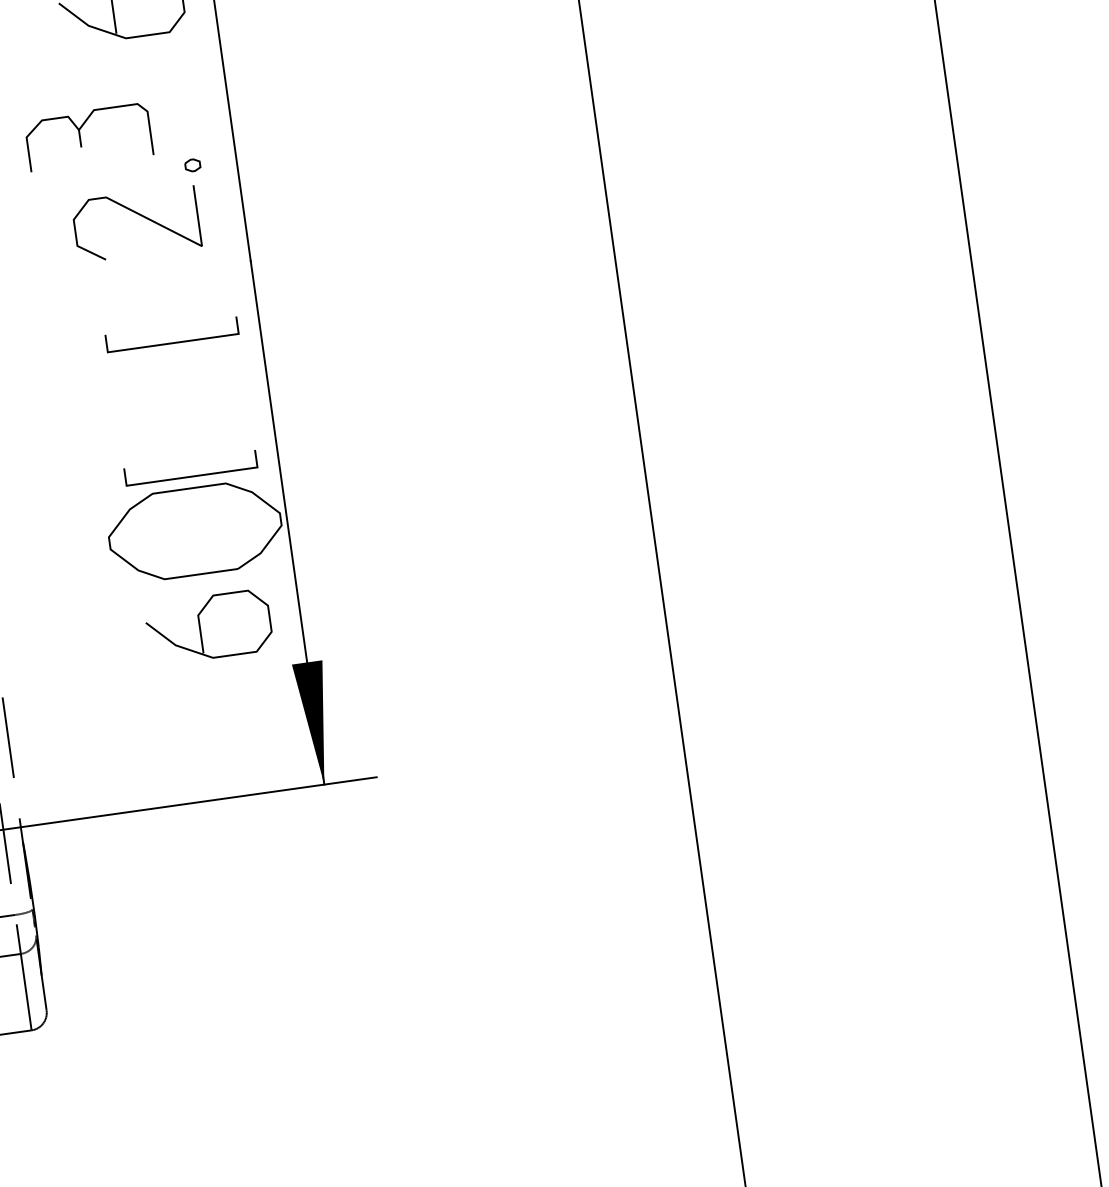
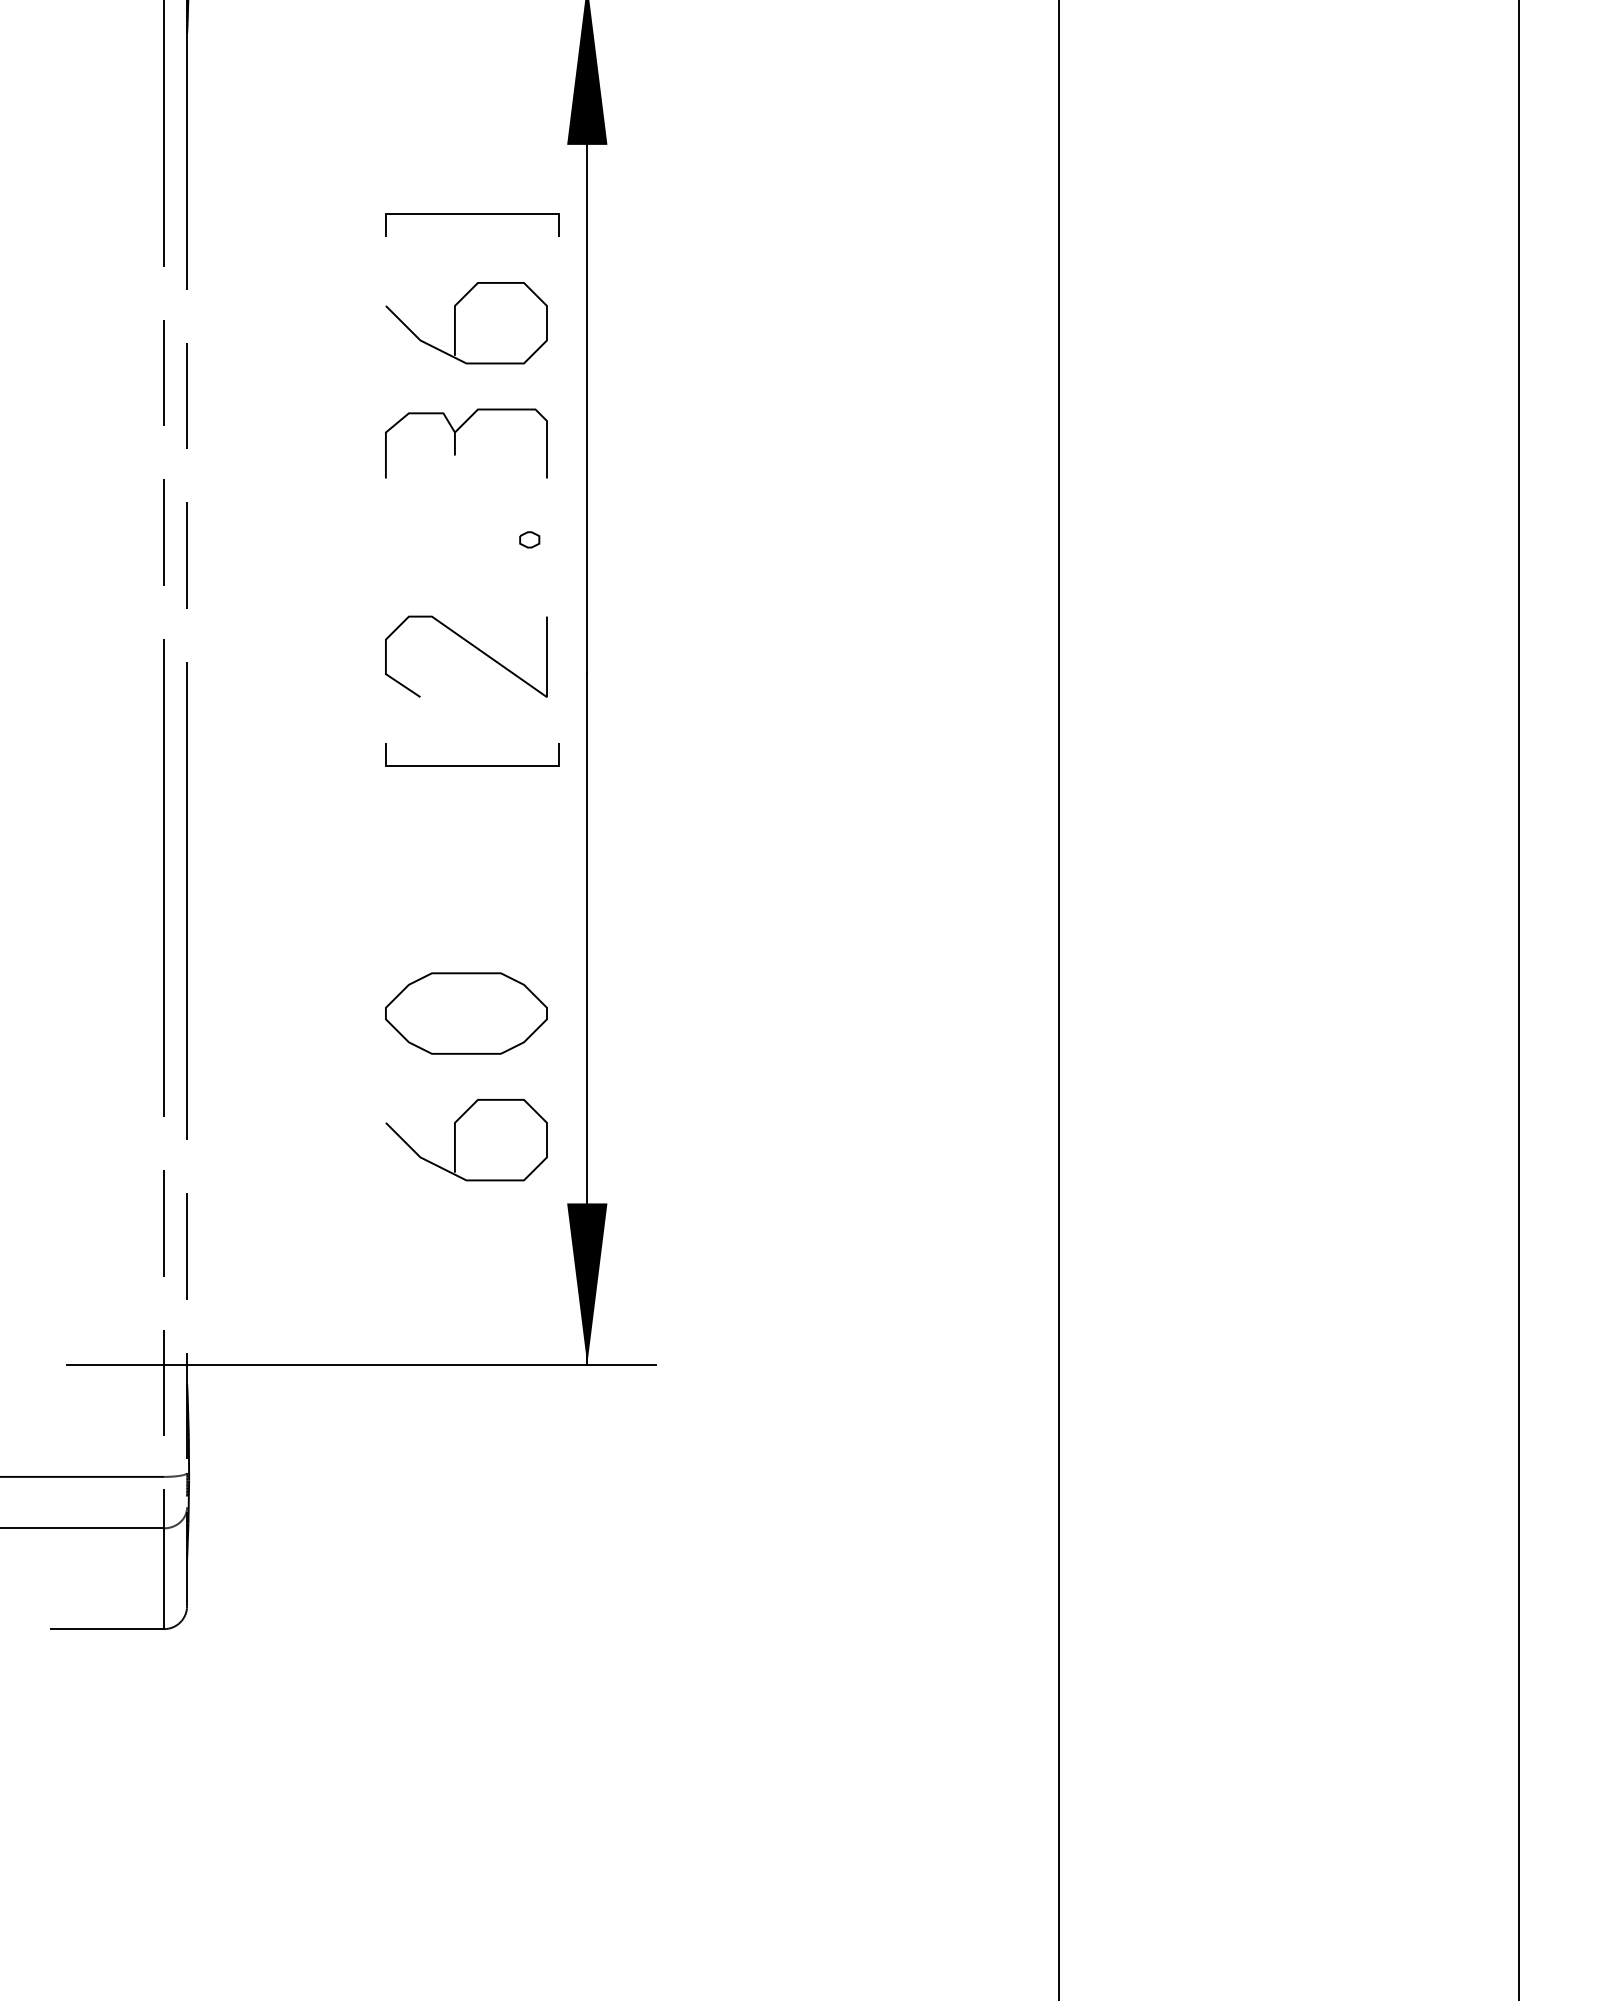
part: (80, 138) -> (455, 443), moved
curve: (140, 215) -> (472, 646), moved
line: (192, 476) -> (472, 941), removed
part: (195, 531) -> (466, 1013), size x0.71

